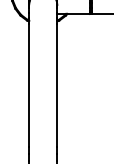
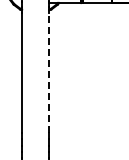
line: (57, 85) -> (49, 72), solid -> dashed

